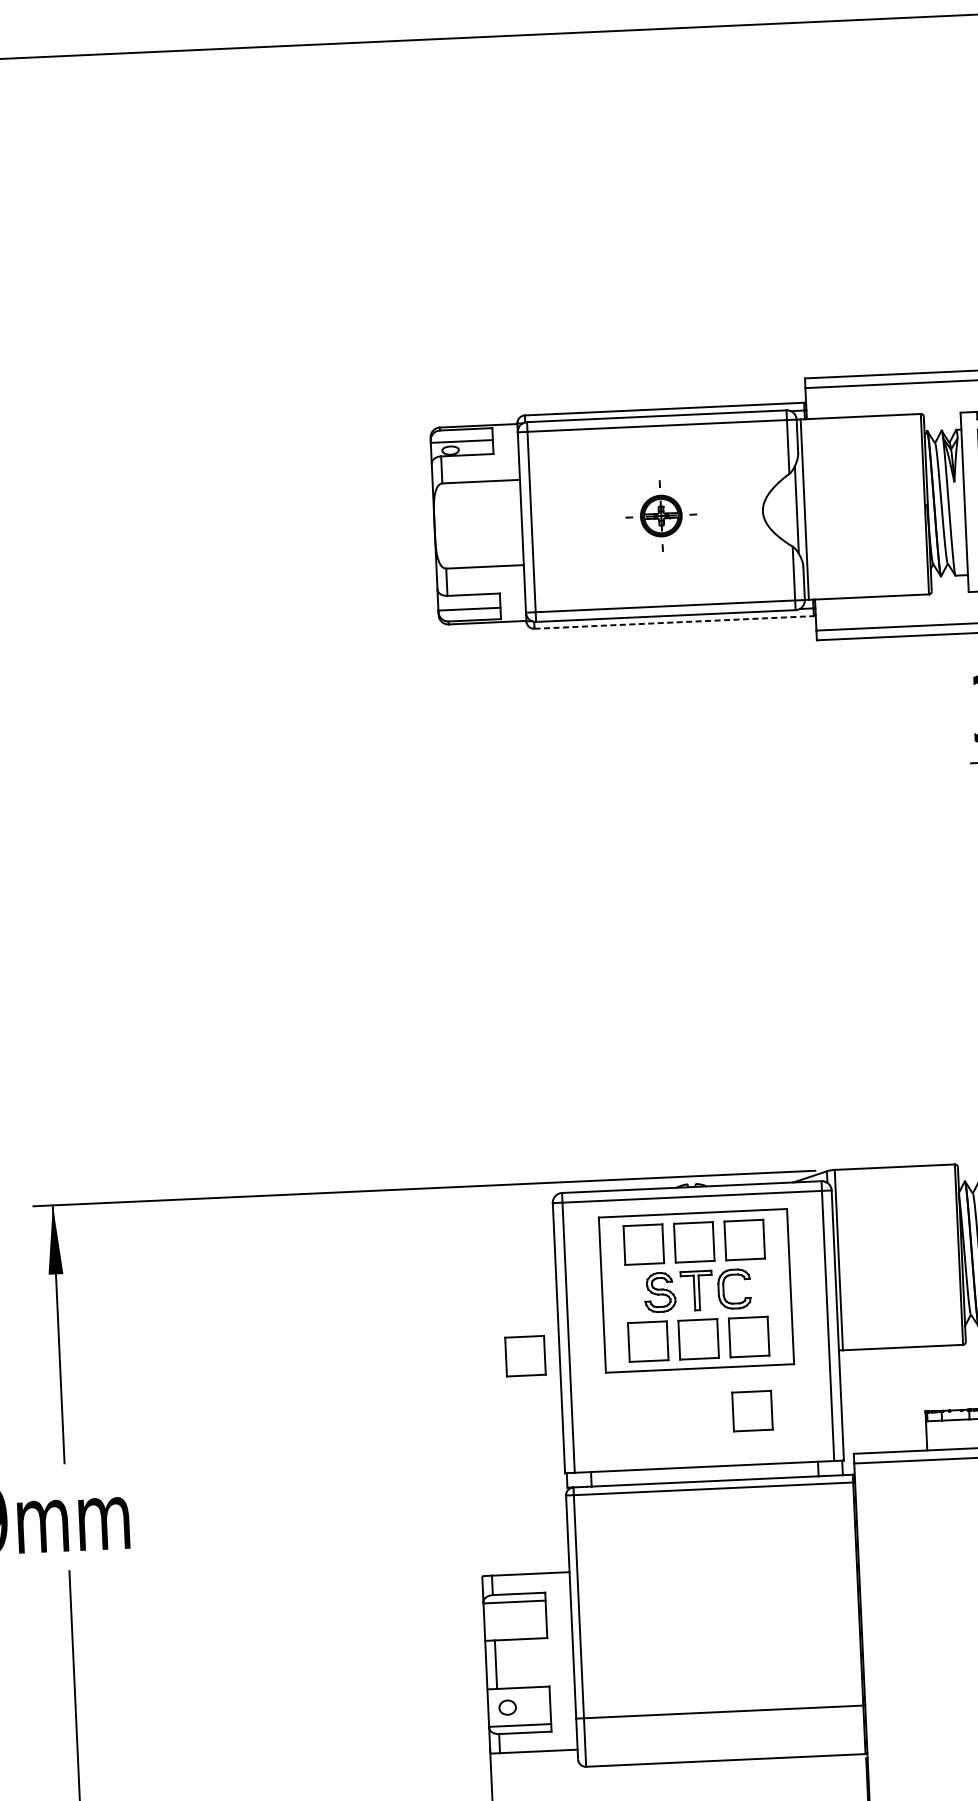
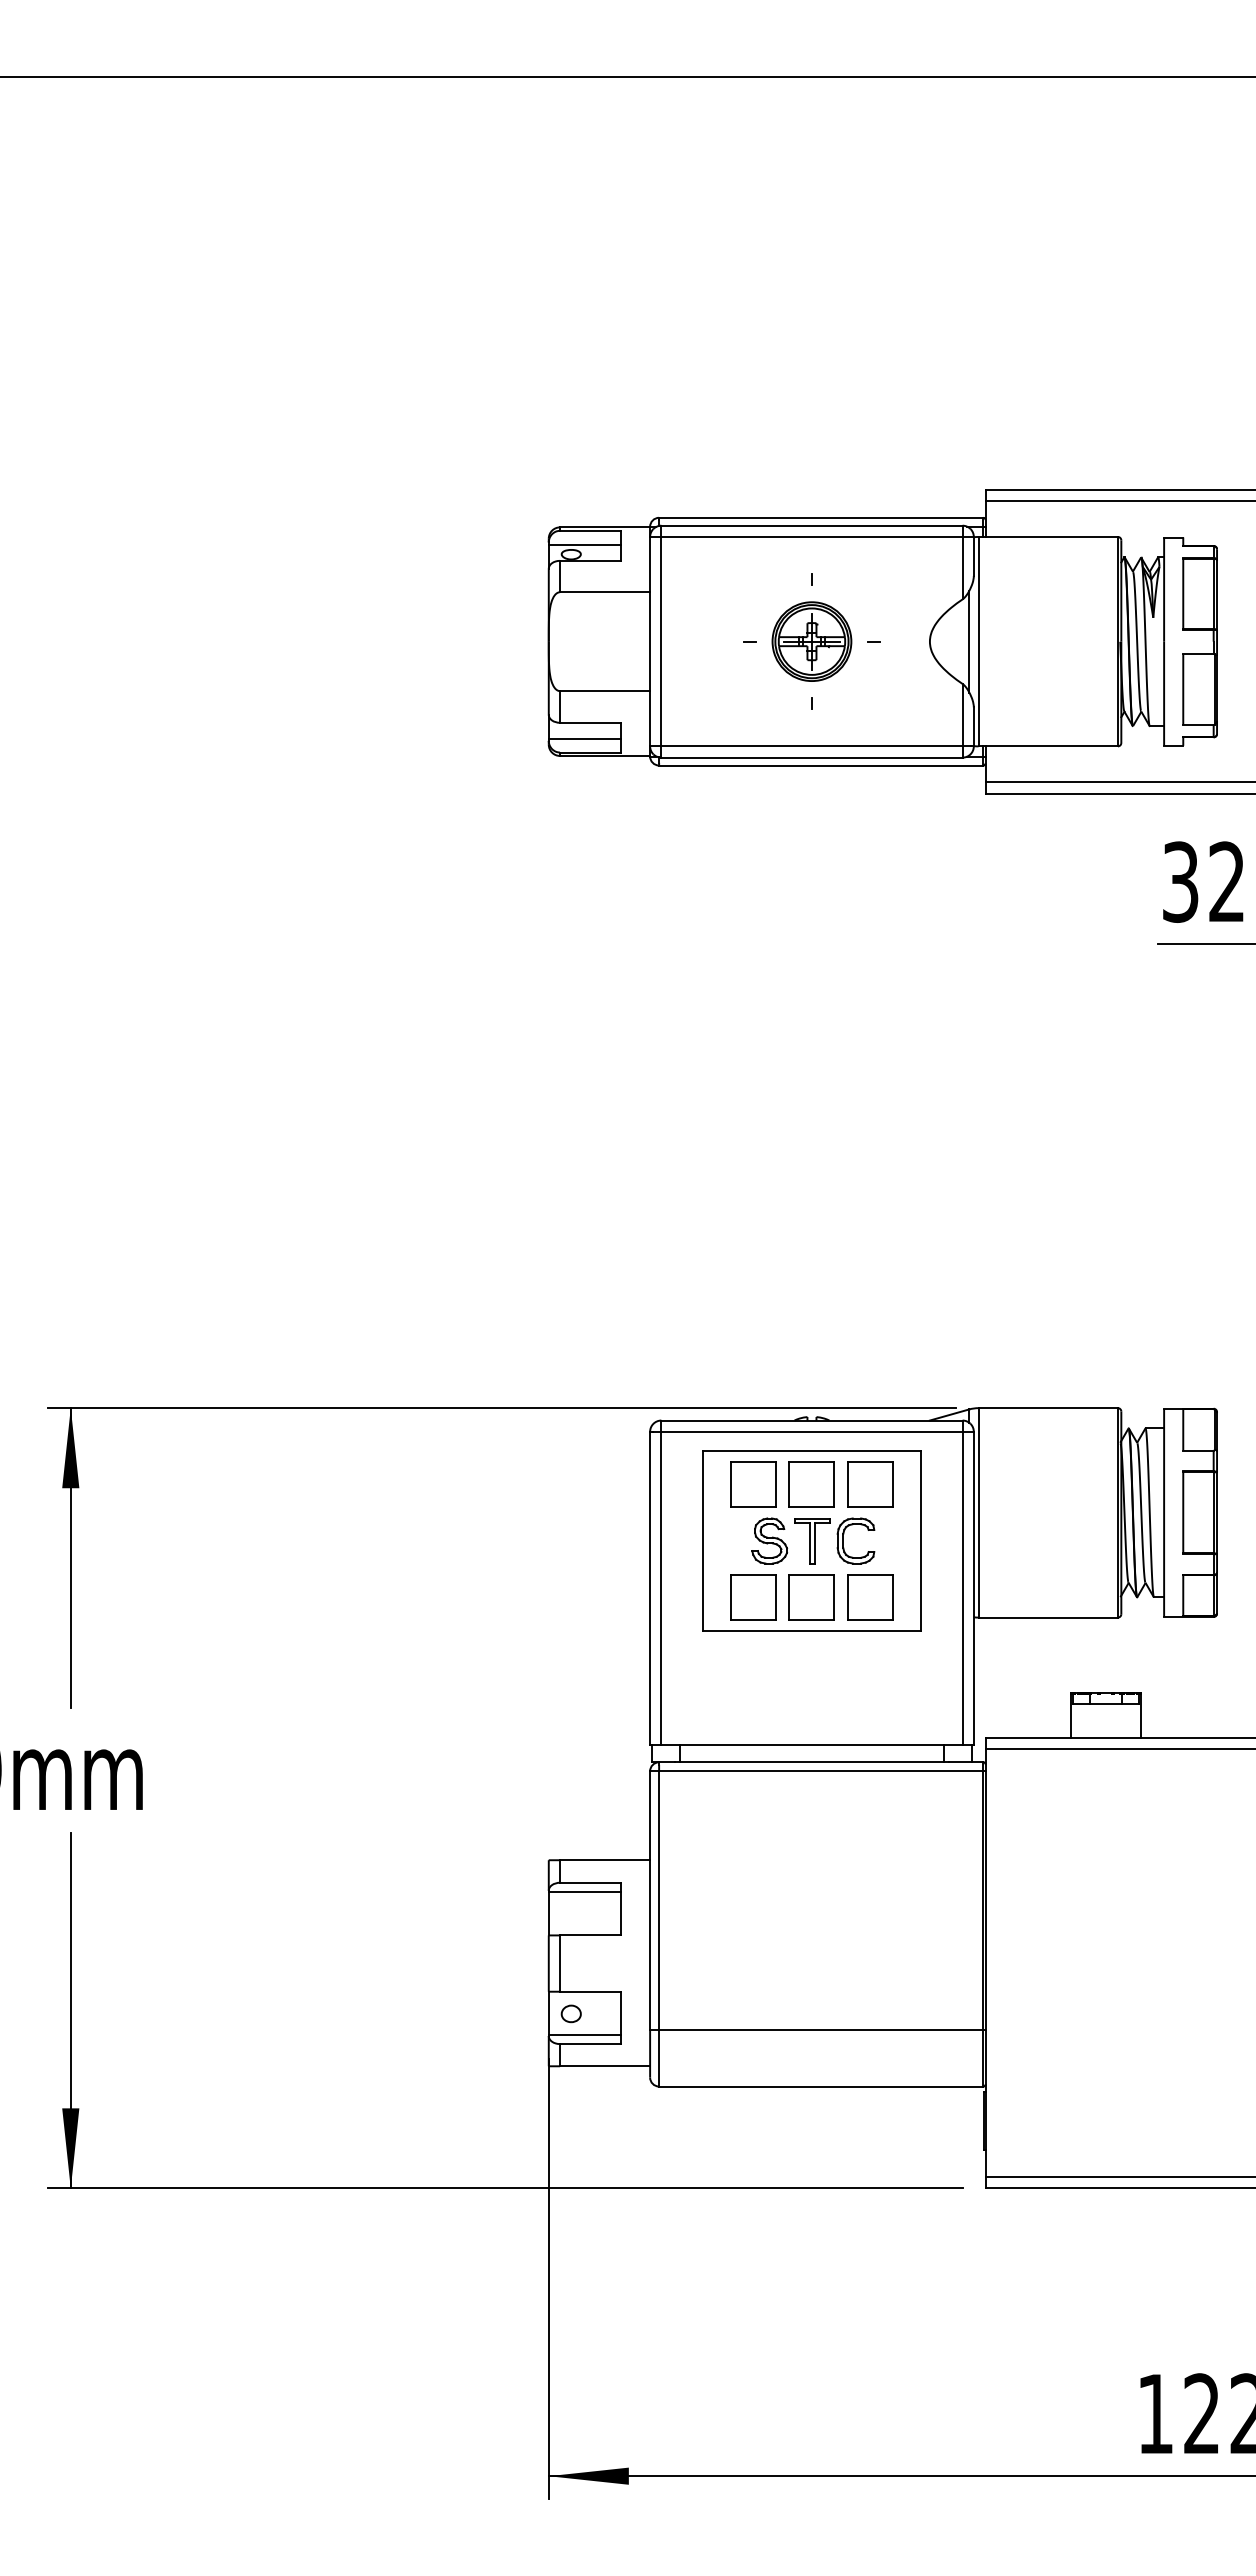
part: (660, 516) -> (811, 641), size x1.67
line: (674, 622) -> (821, 765), dashed -> solid
part: (525, 1356) -> (610, 1607), removed
part: (752, 1411) -> (870, 1683), removed

